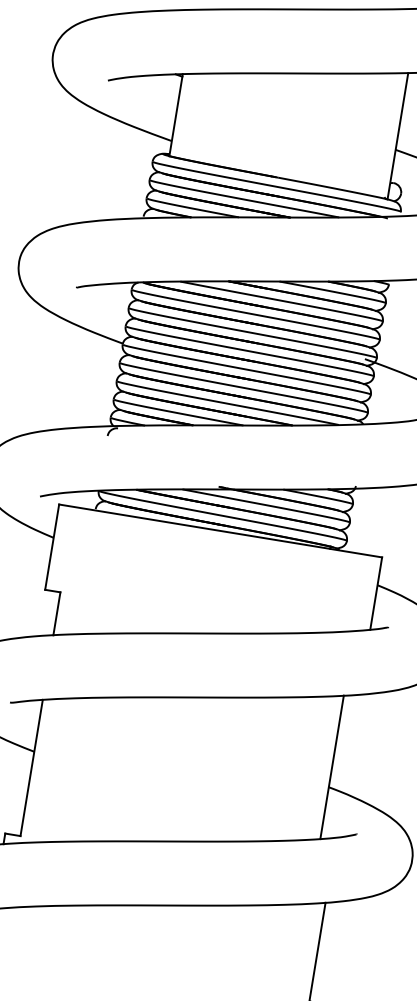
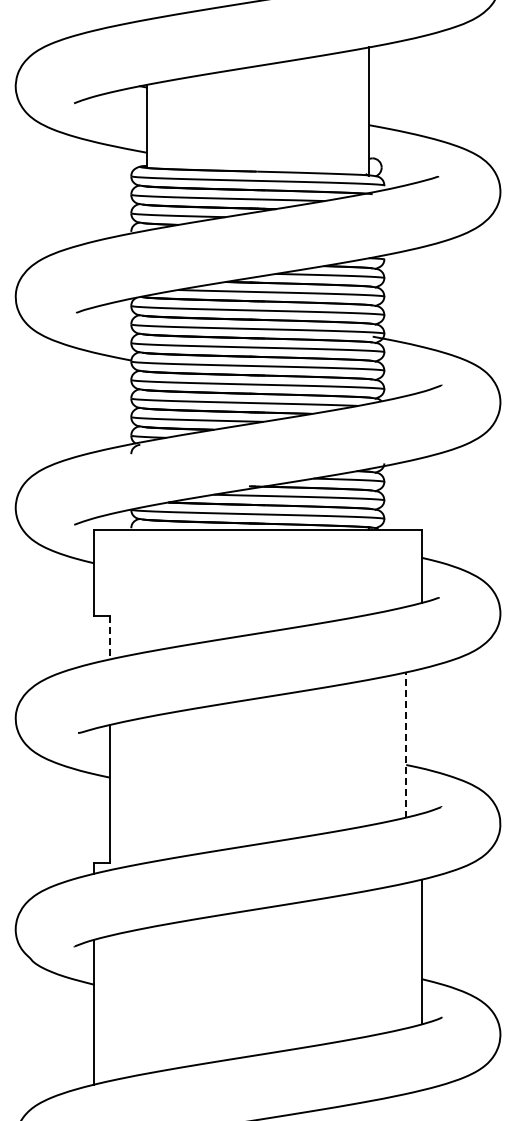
line: (56, 613) -> (109, 637), solid -> dashed
line: (332, 767) -> (406, 744), solid -> dashed

